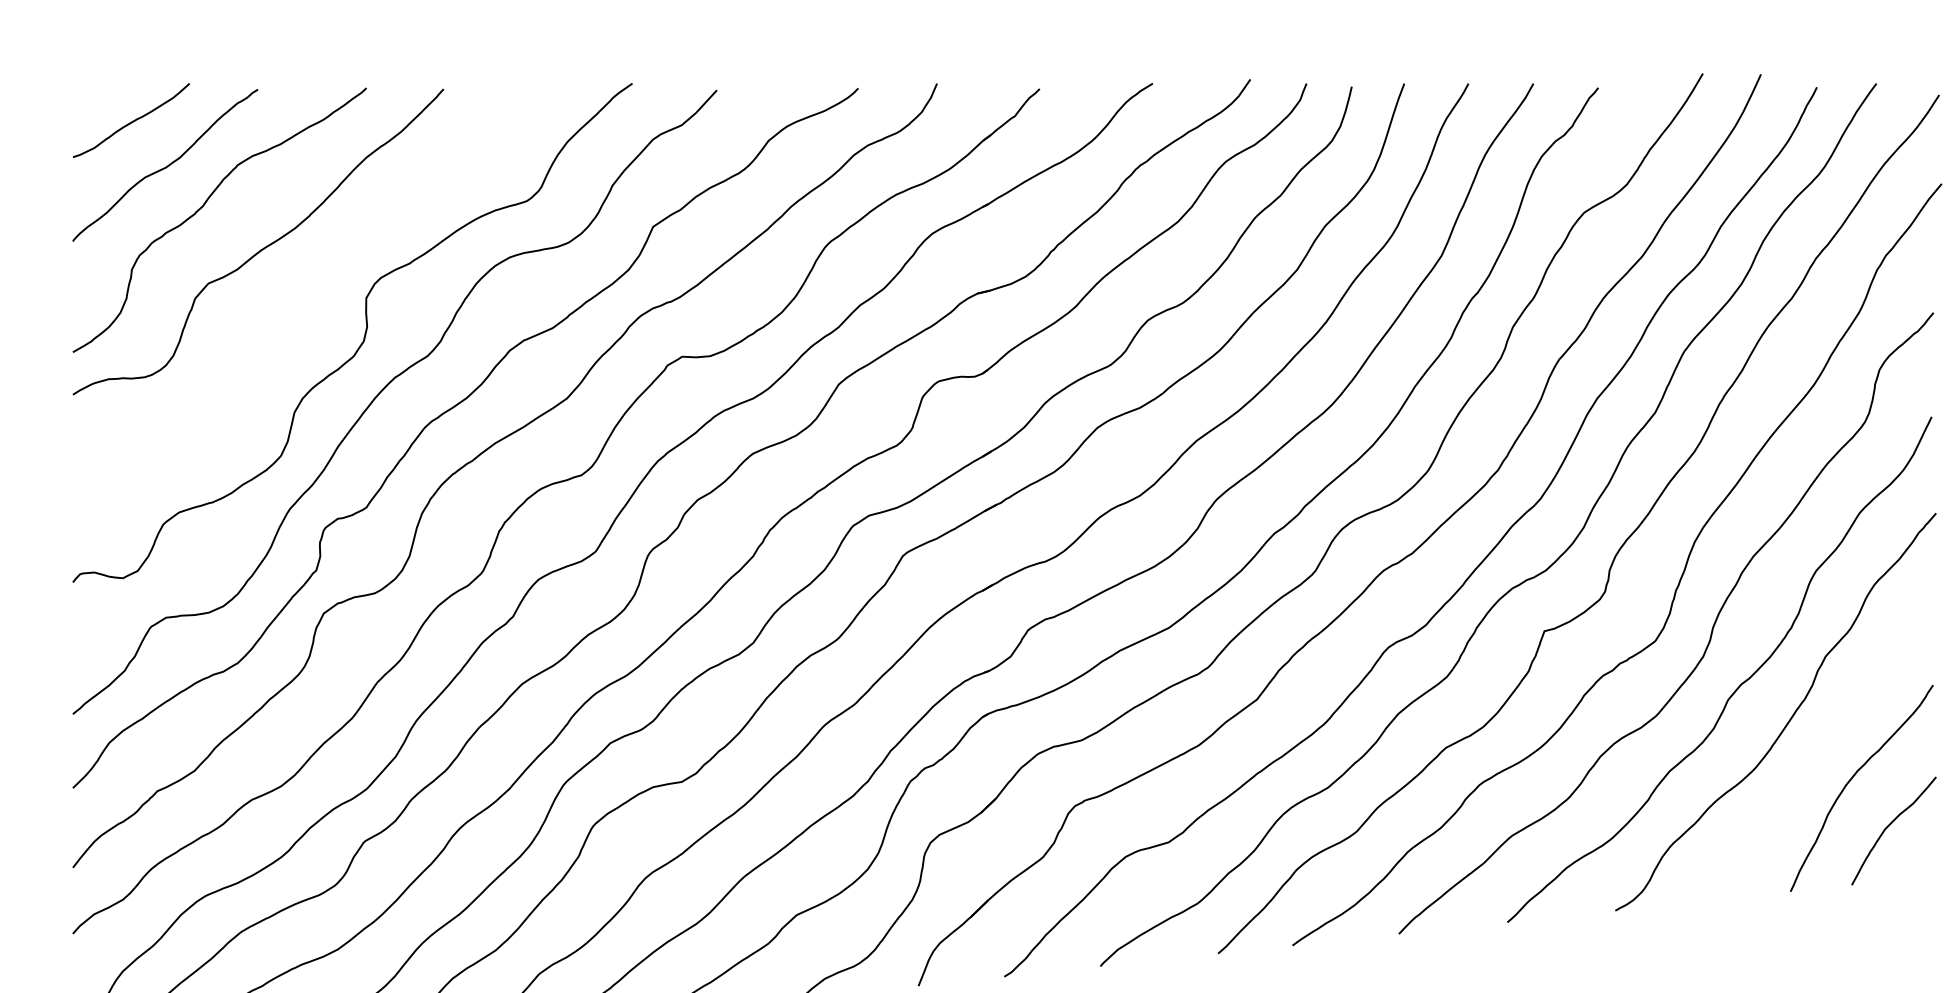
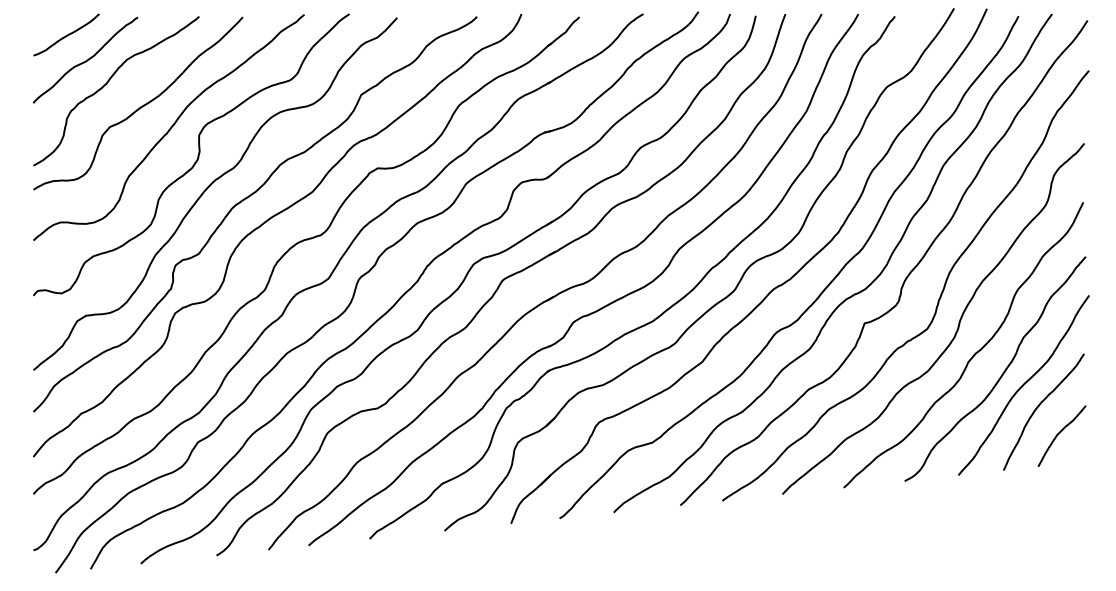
curve: (313, 286) -> (169, 128), added
curve: (1825, 741) -> (1023, 385), added

